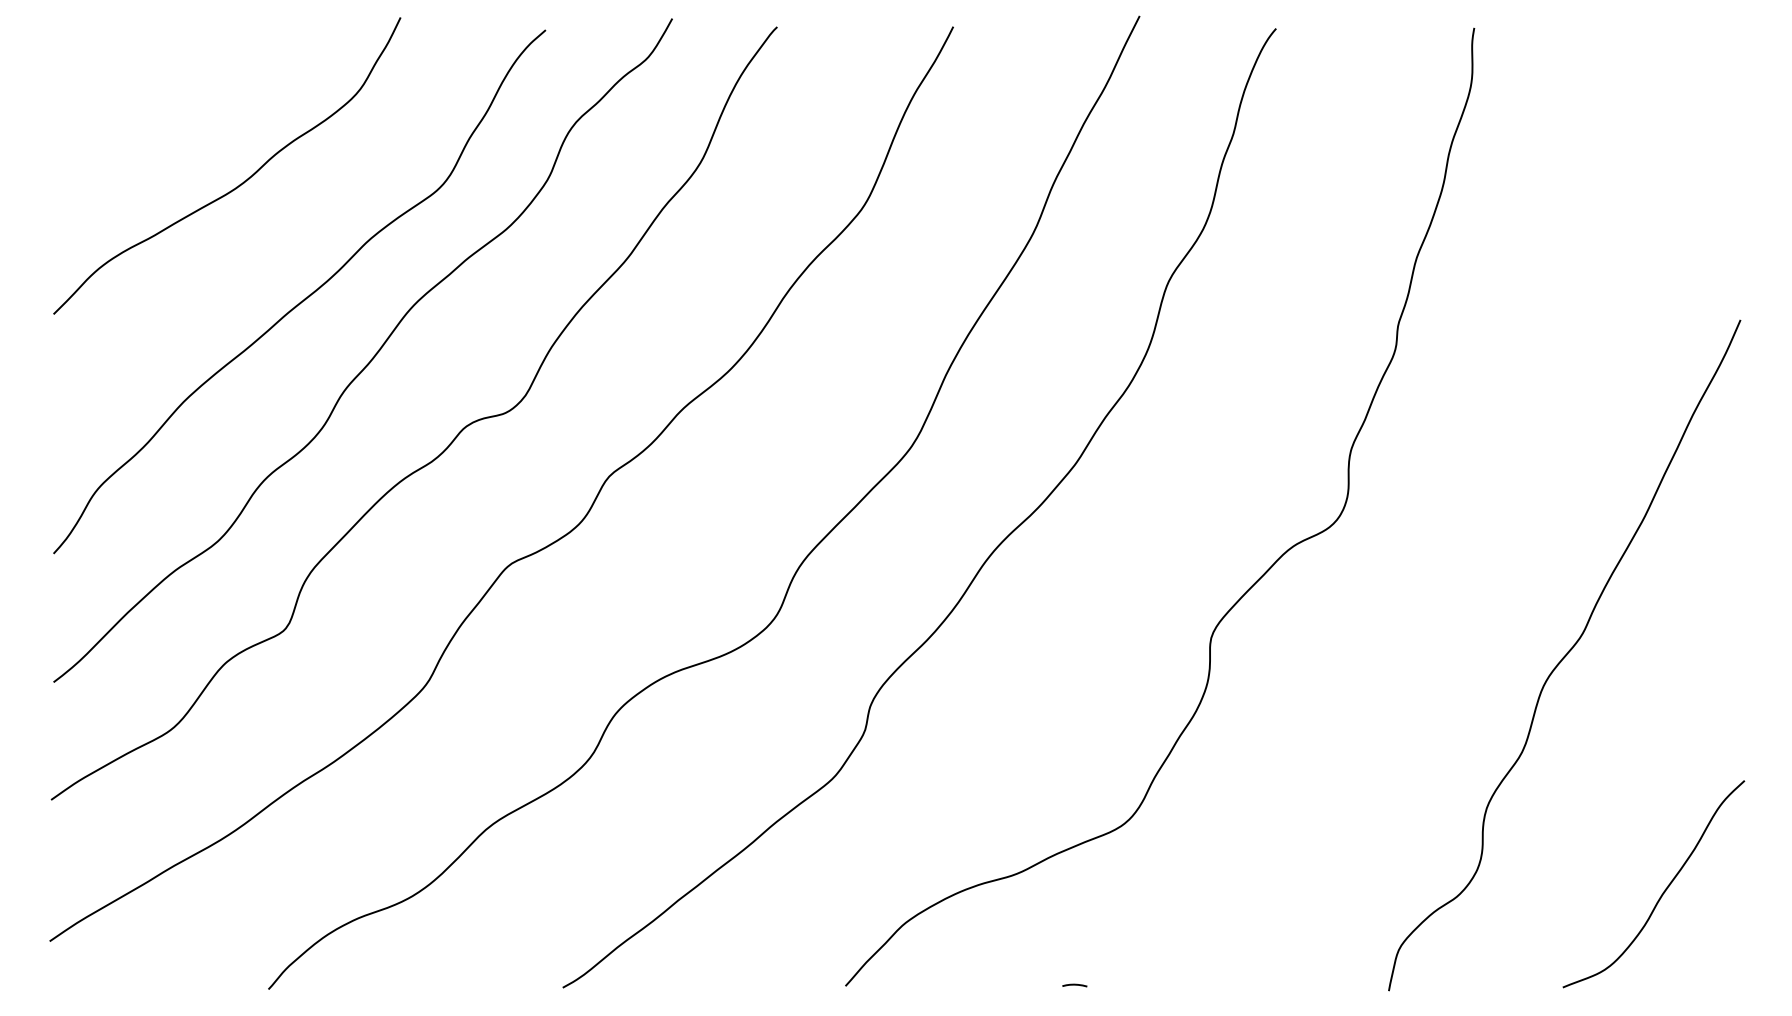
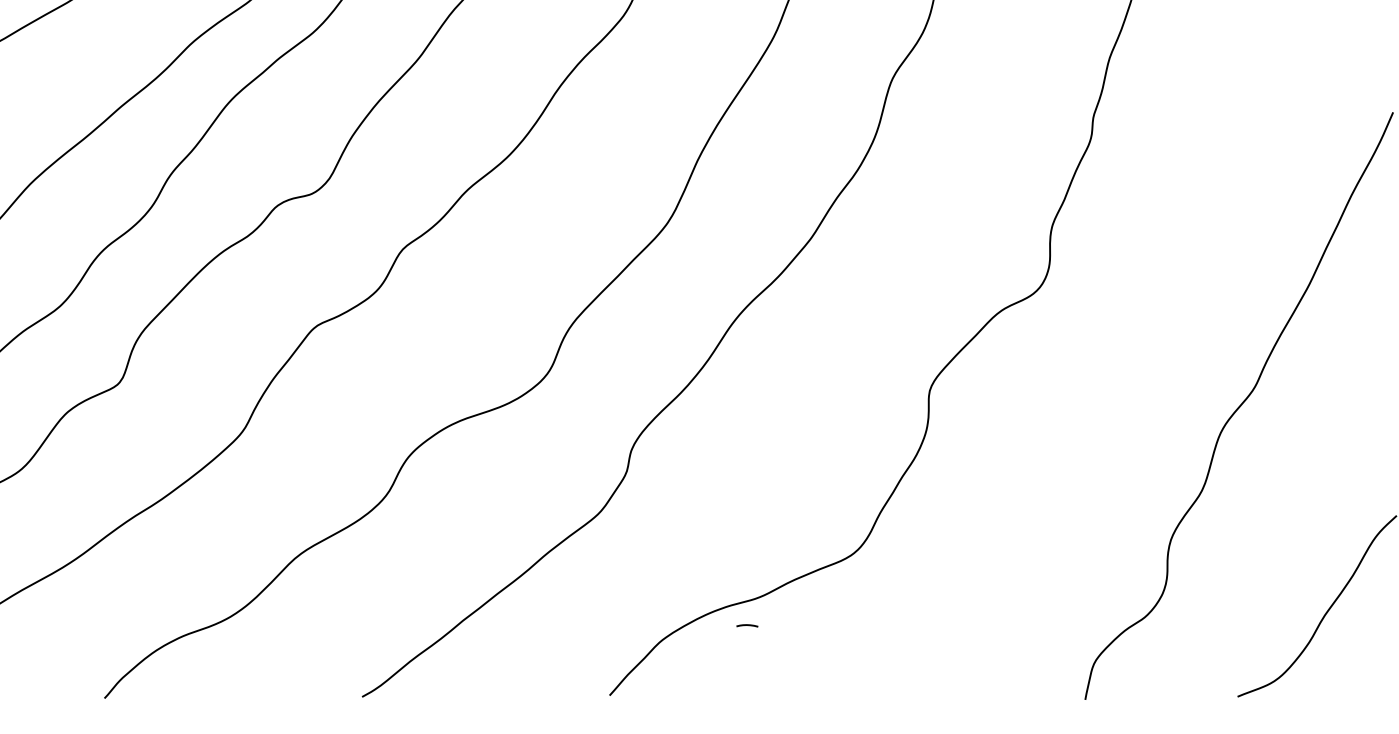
curve: (1074, 985) -> (747, 625), moved

